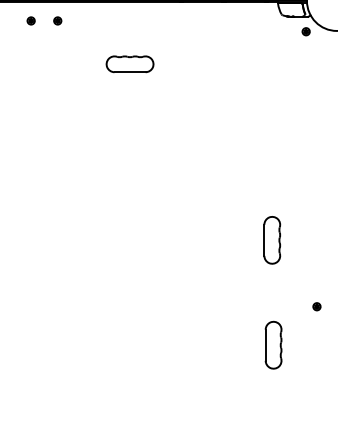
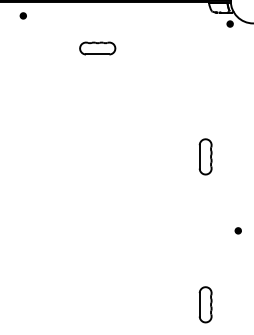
part: (56, 20) -> (42, 15), removed
part: (272, 239) -> (205, 156), moved
part: (273, 344) -> (205, 304), moved

